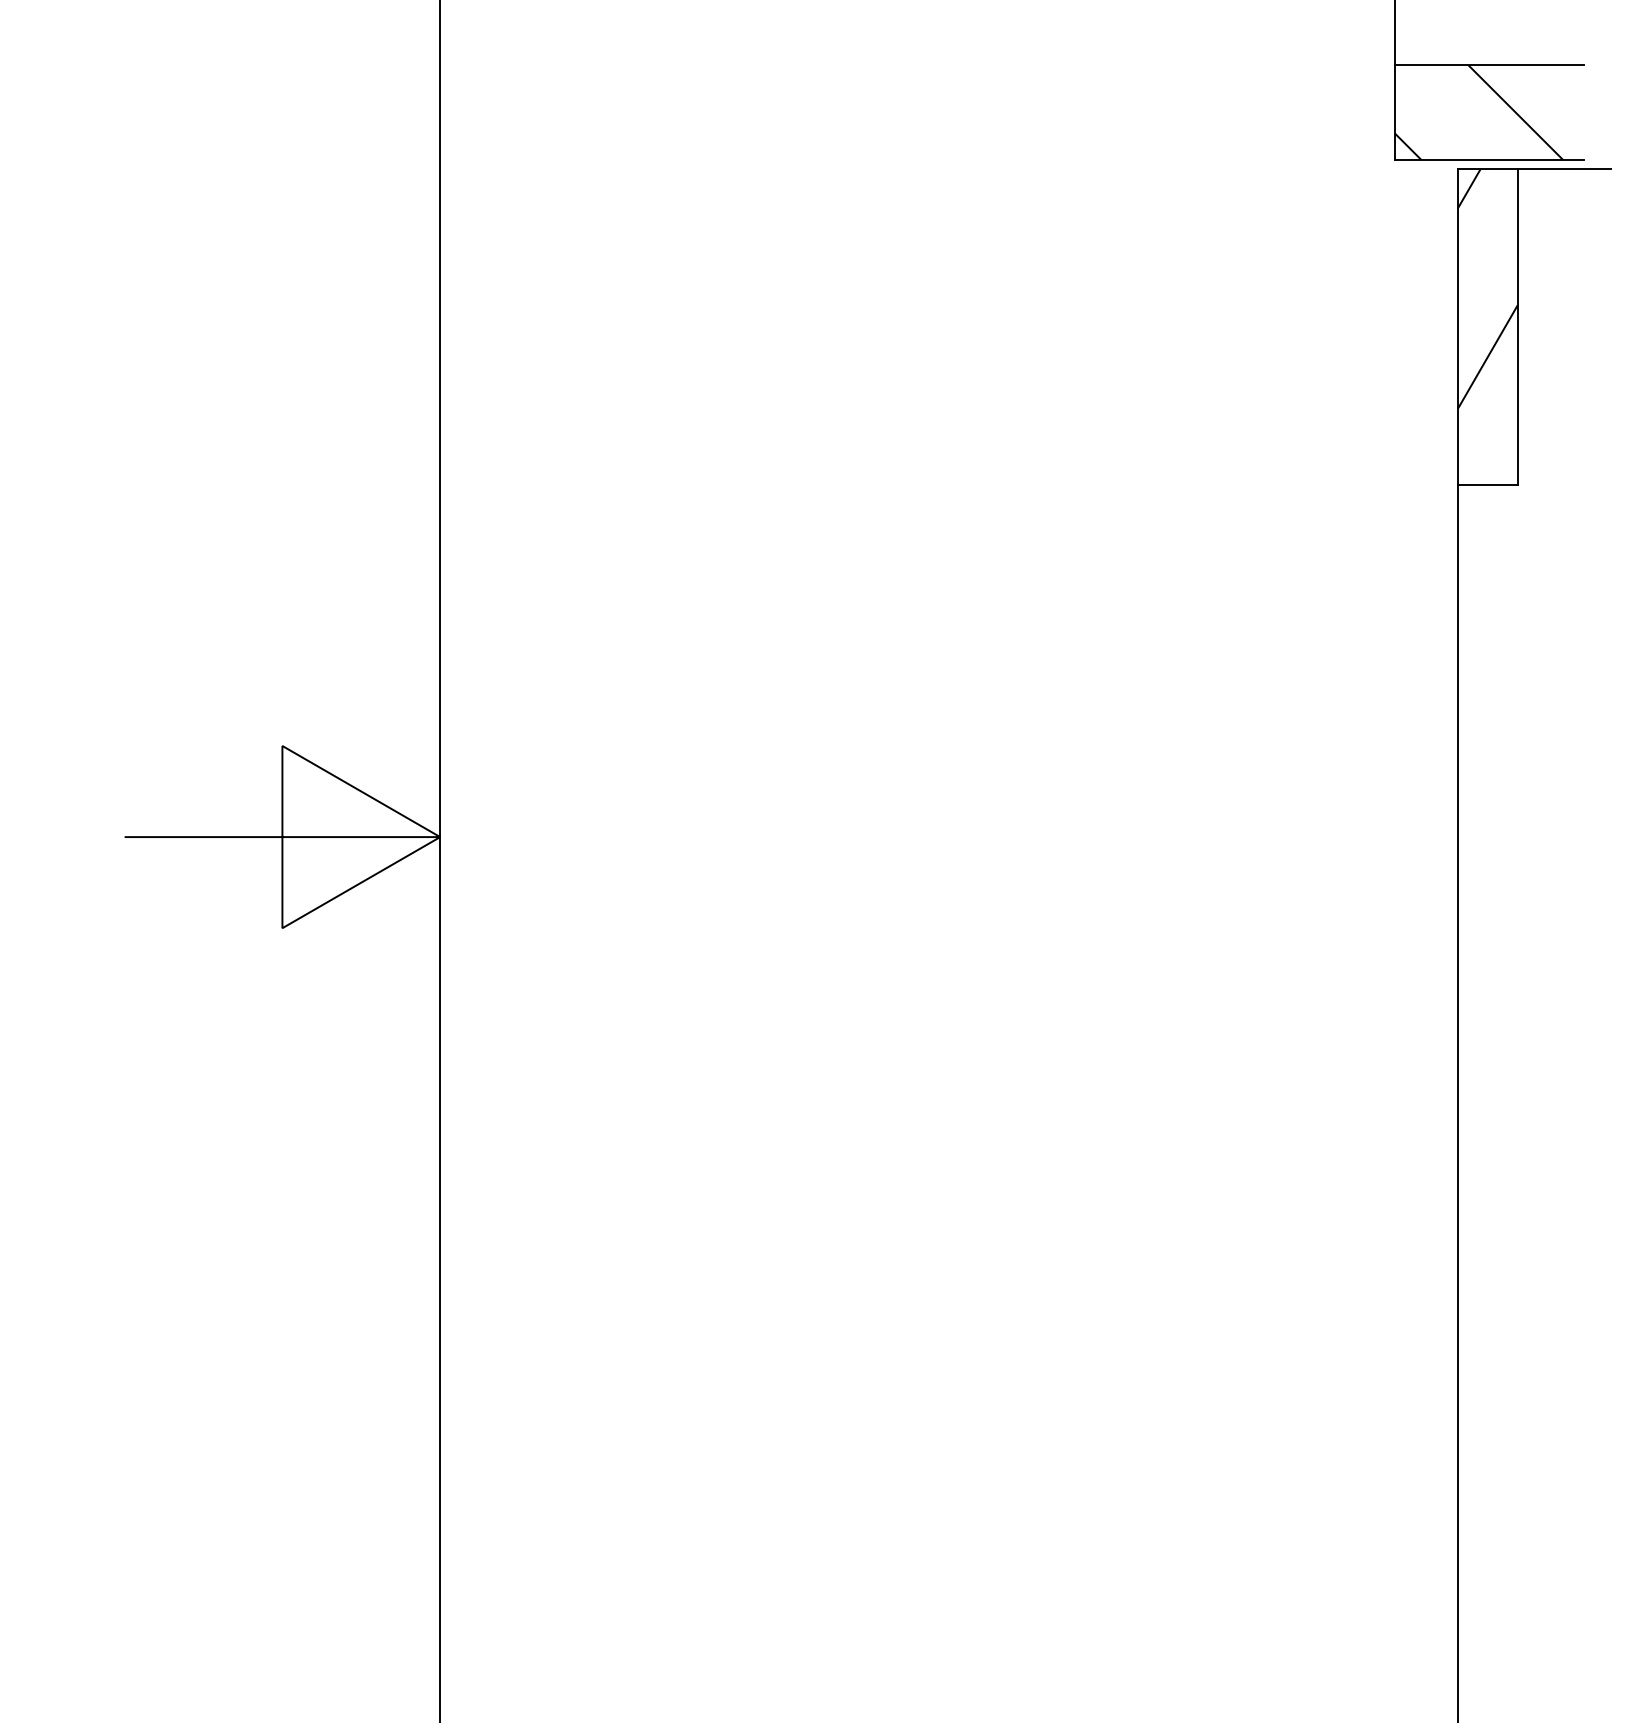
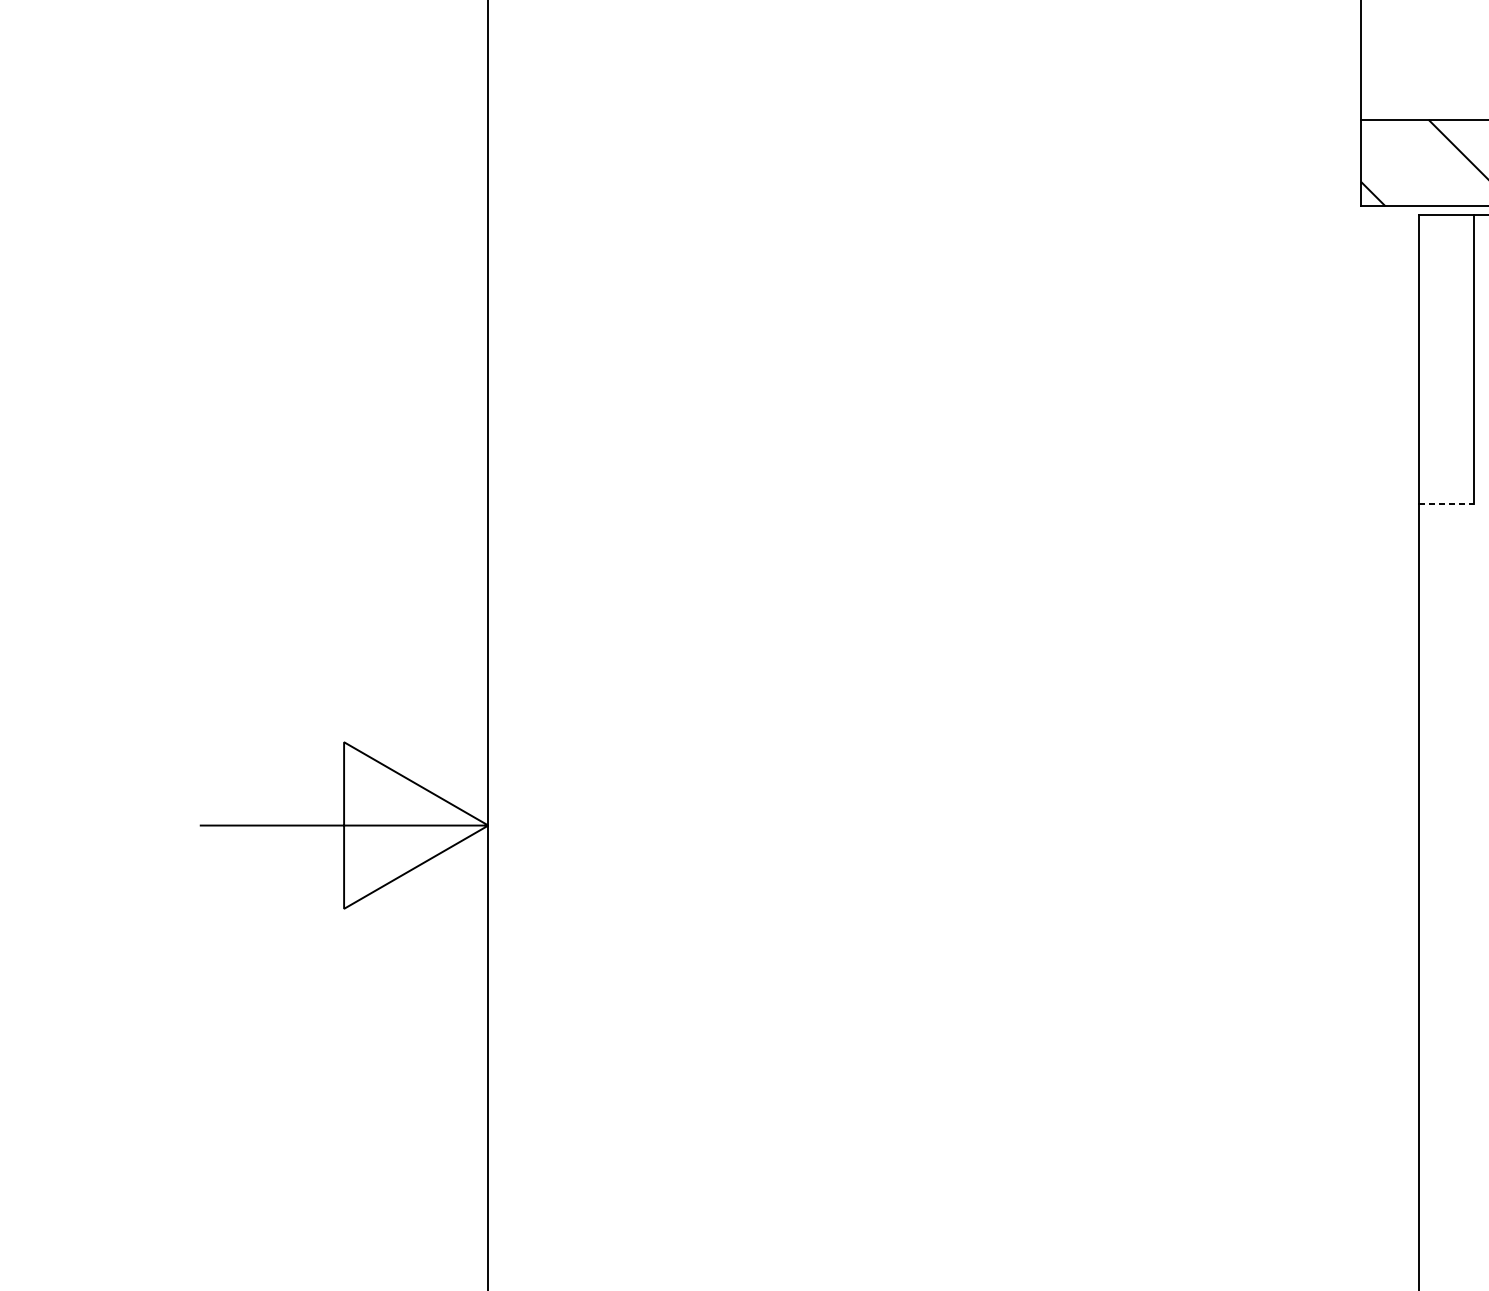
hatch: (1487, 289) -> (1446, 324), removed
line: (1487, 485) -> (1446, 504), solid -> dashed

